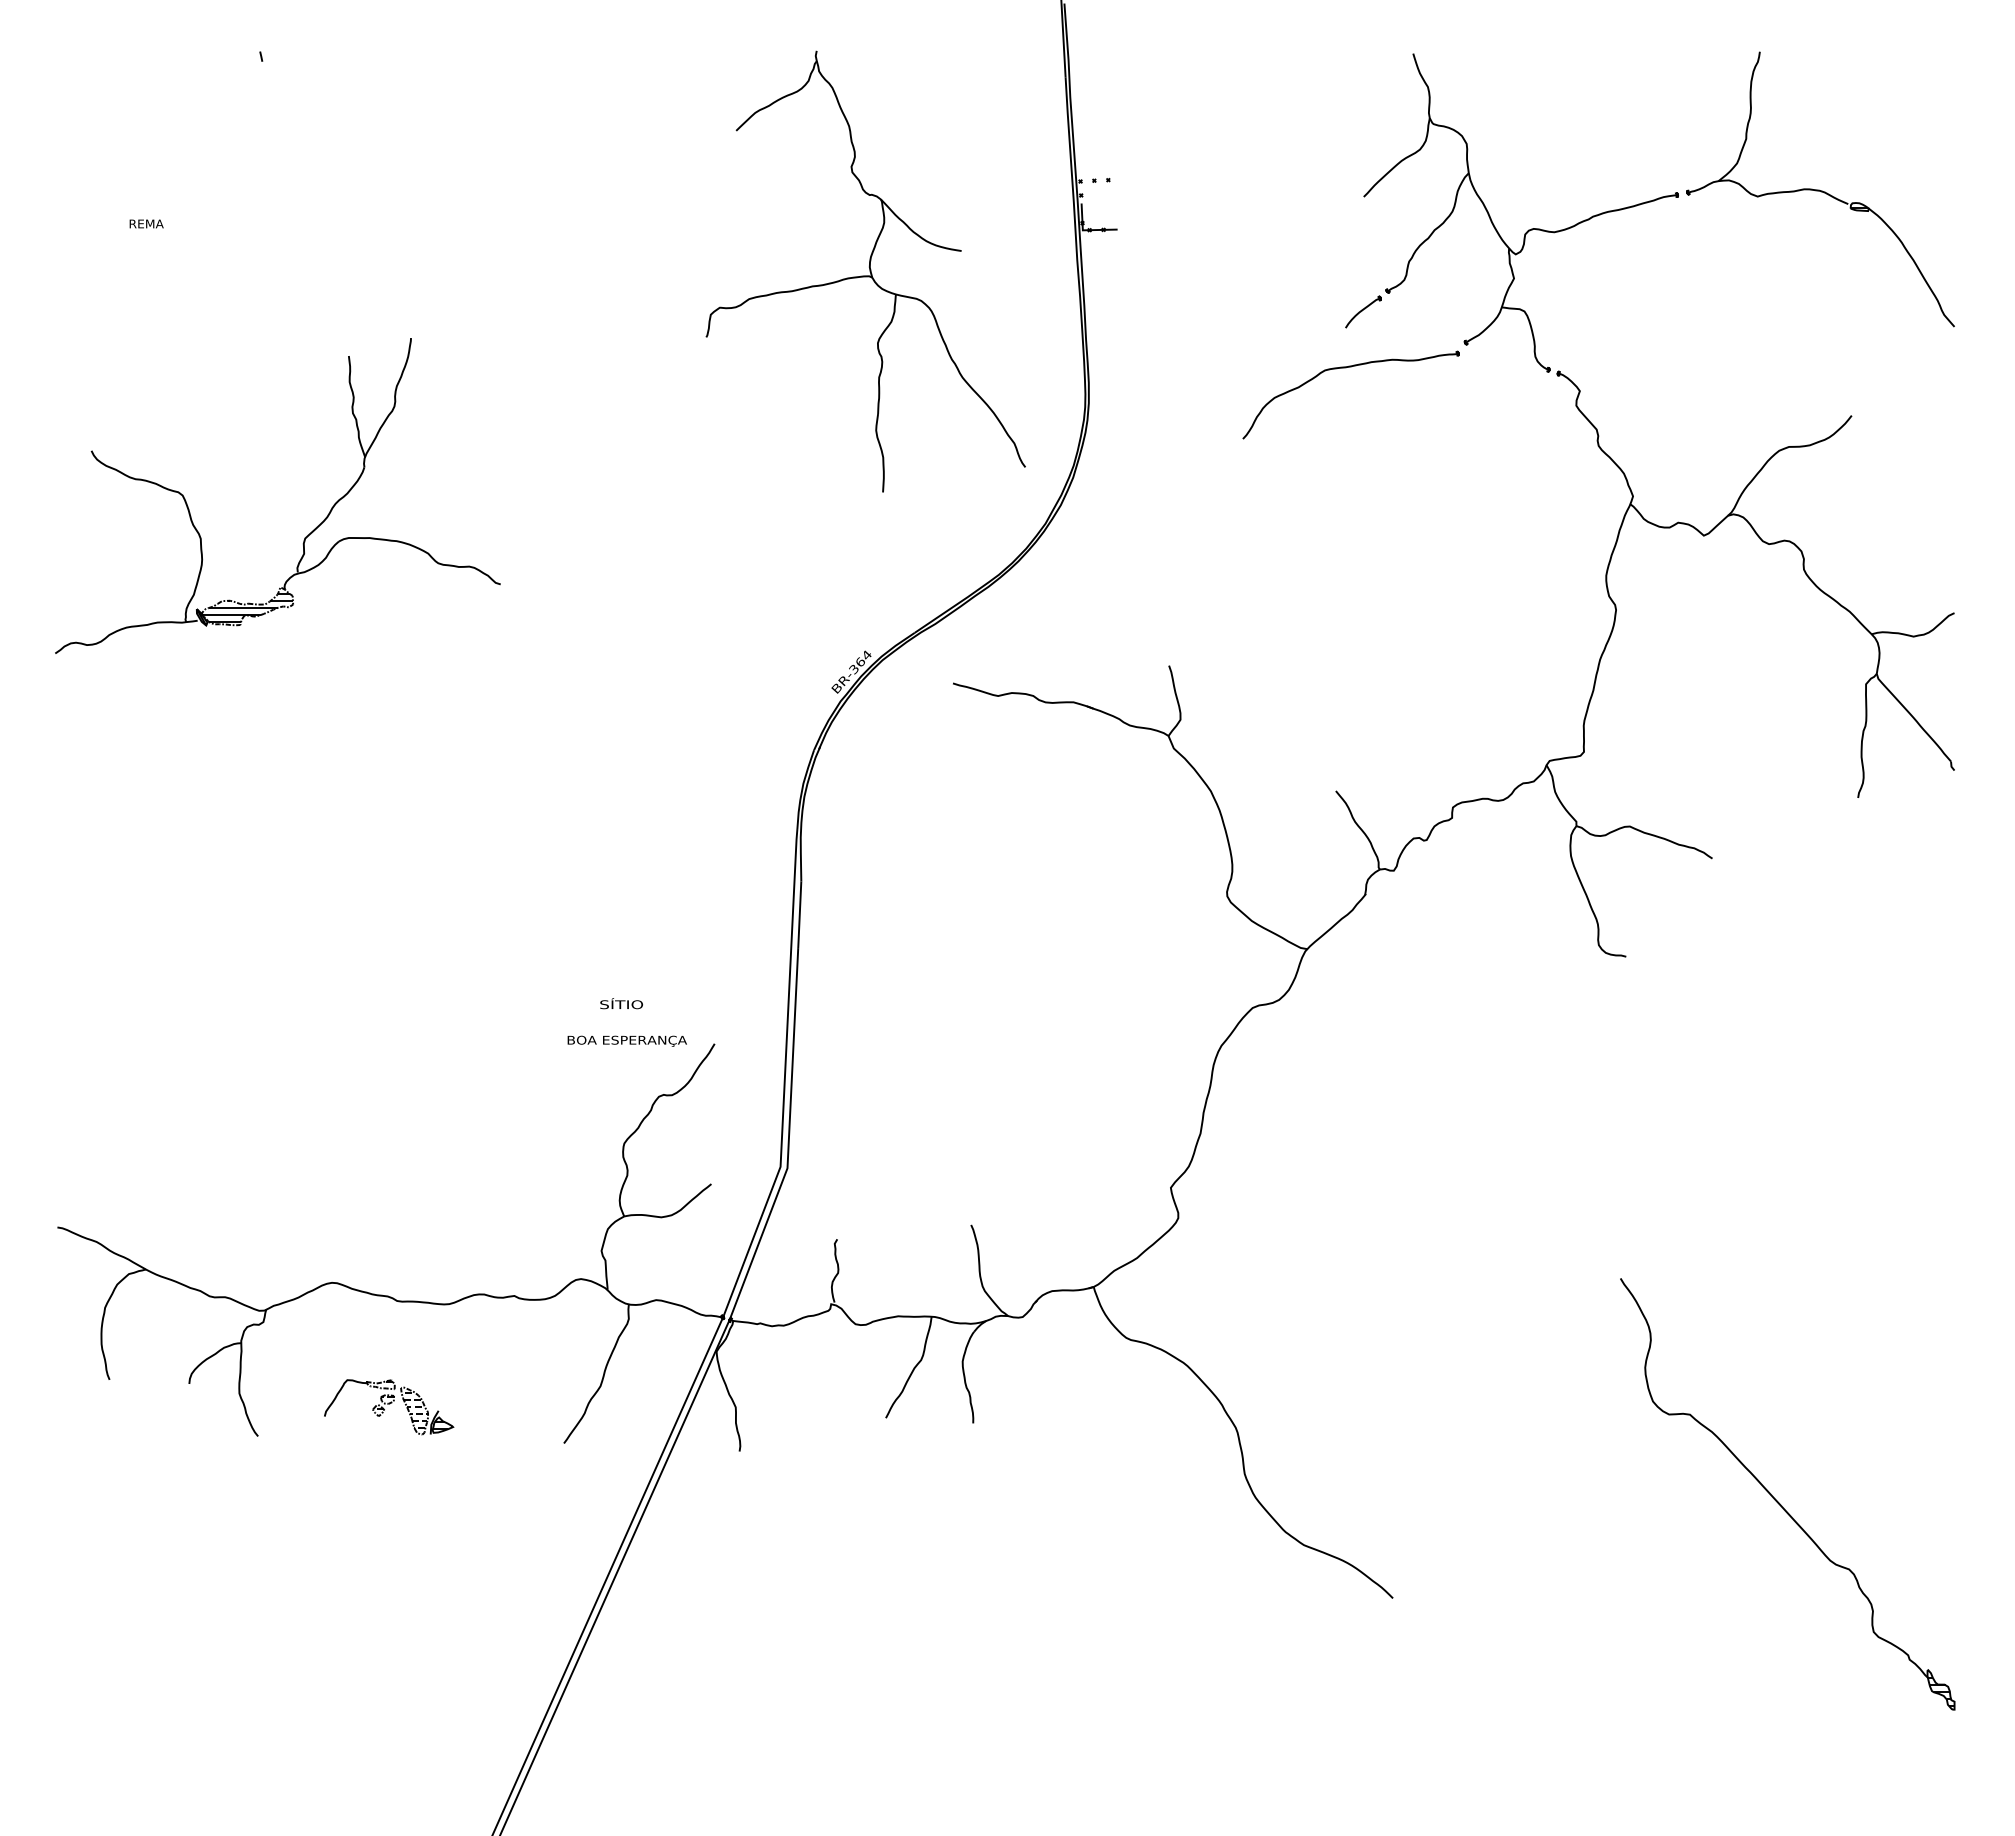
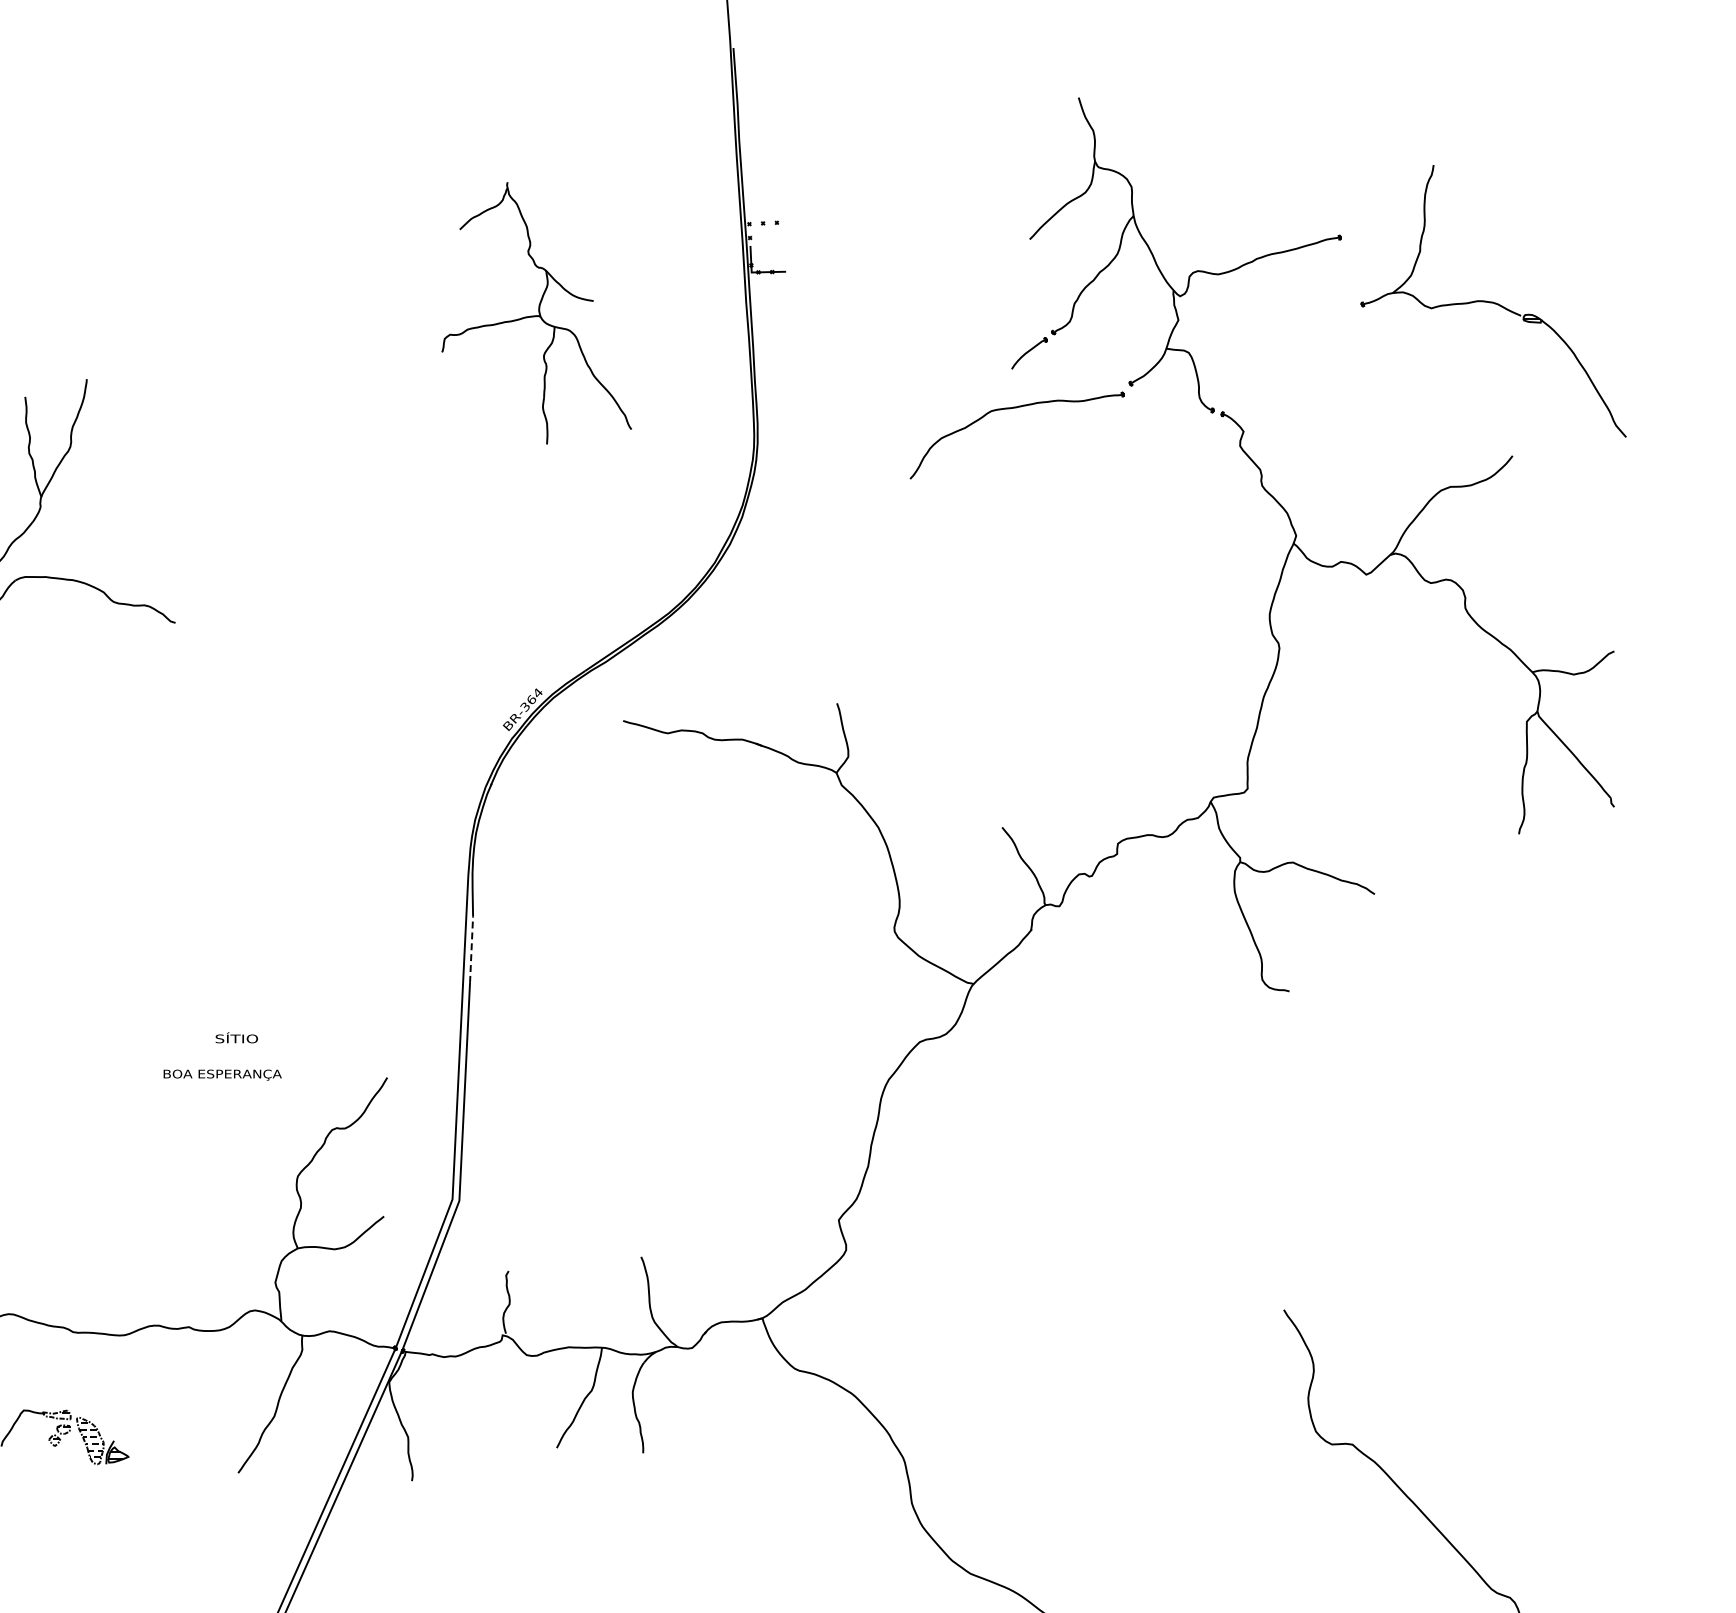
part: (1820, 189) -> (1493, 301), moved
part: (865, 271) -> (536, 313), size x0.6
line: (799, 914) -> (471, 949), solid -> dashed
text: (621, 1003) -> (236, 1037), moved
text: (626, 1040) -> (221, 1074), moved

